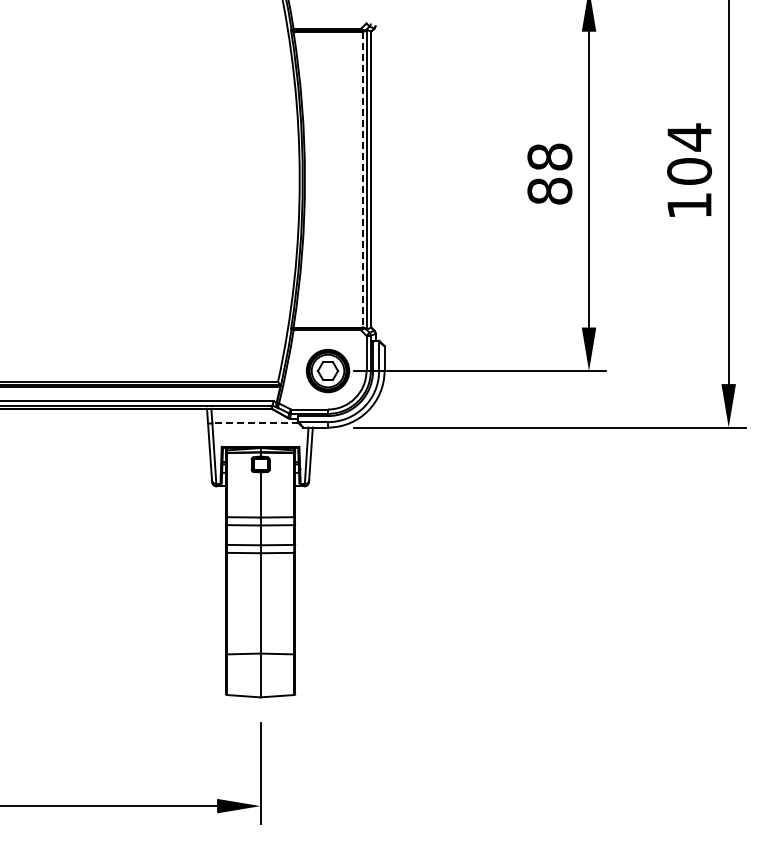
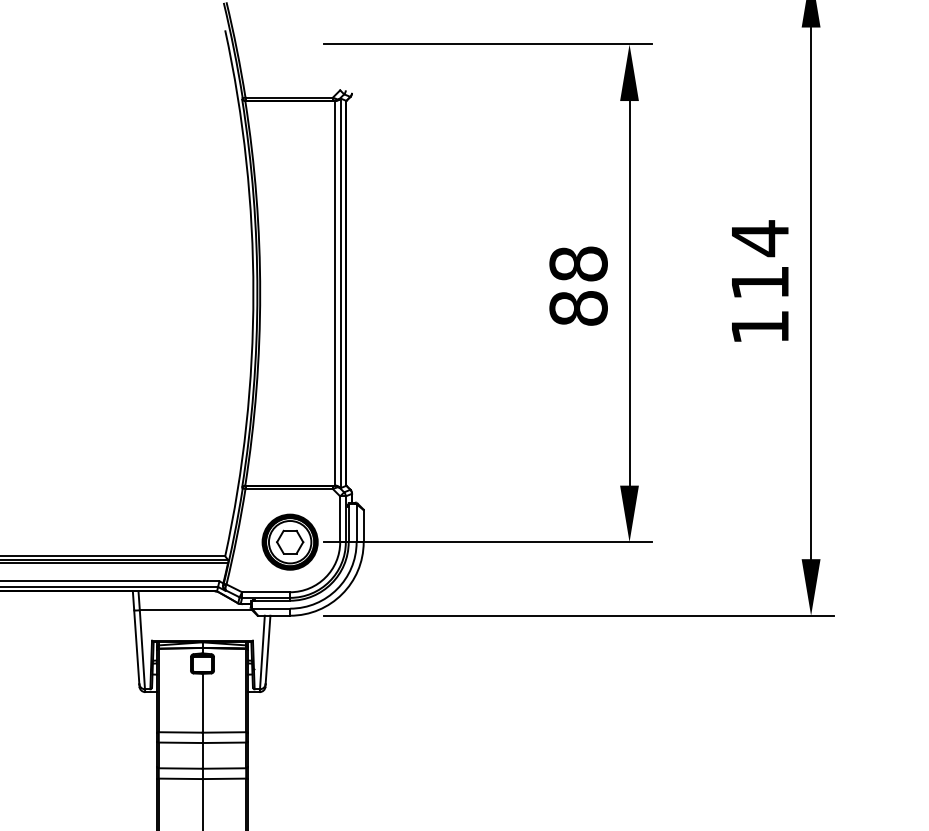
text: (689, 171) -> (760, 282), 104 -> 114
line: (362, 179) -> (334, 293), dashed -> solid
line: (255, 423) -> (195, 610), dashed -> solid

